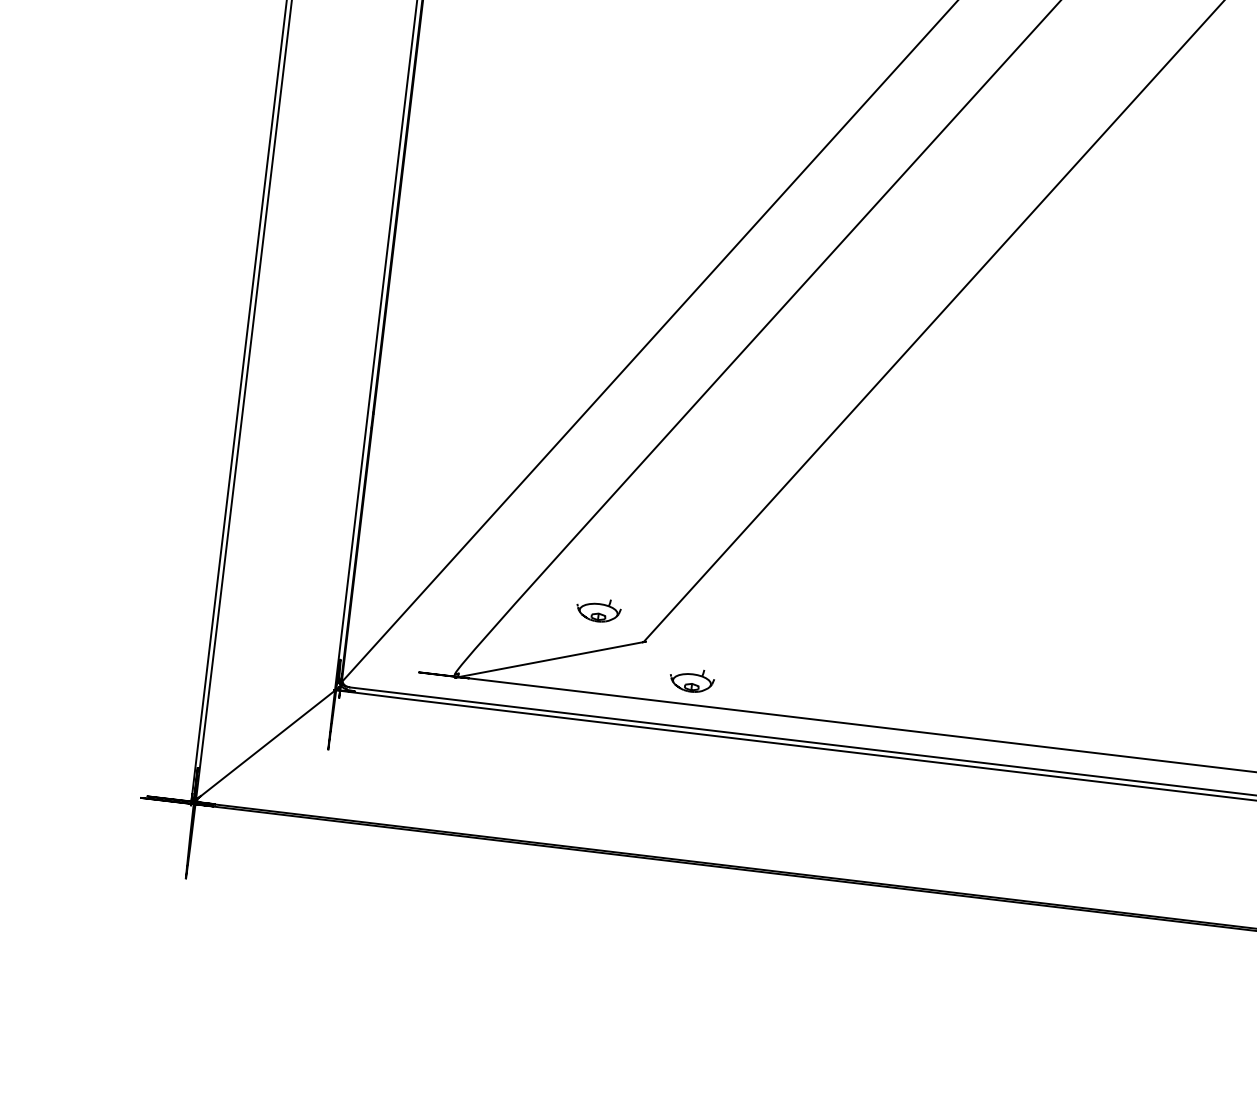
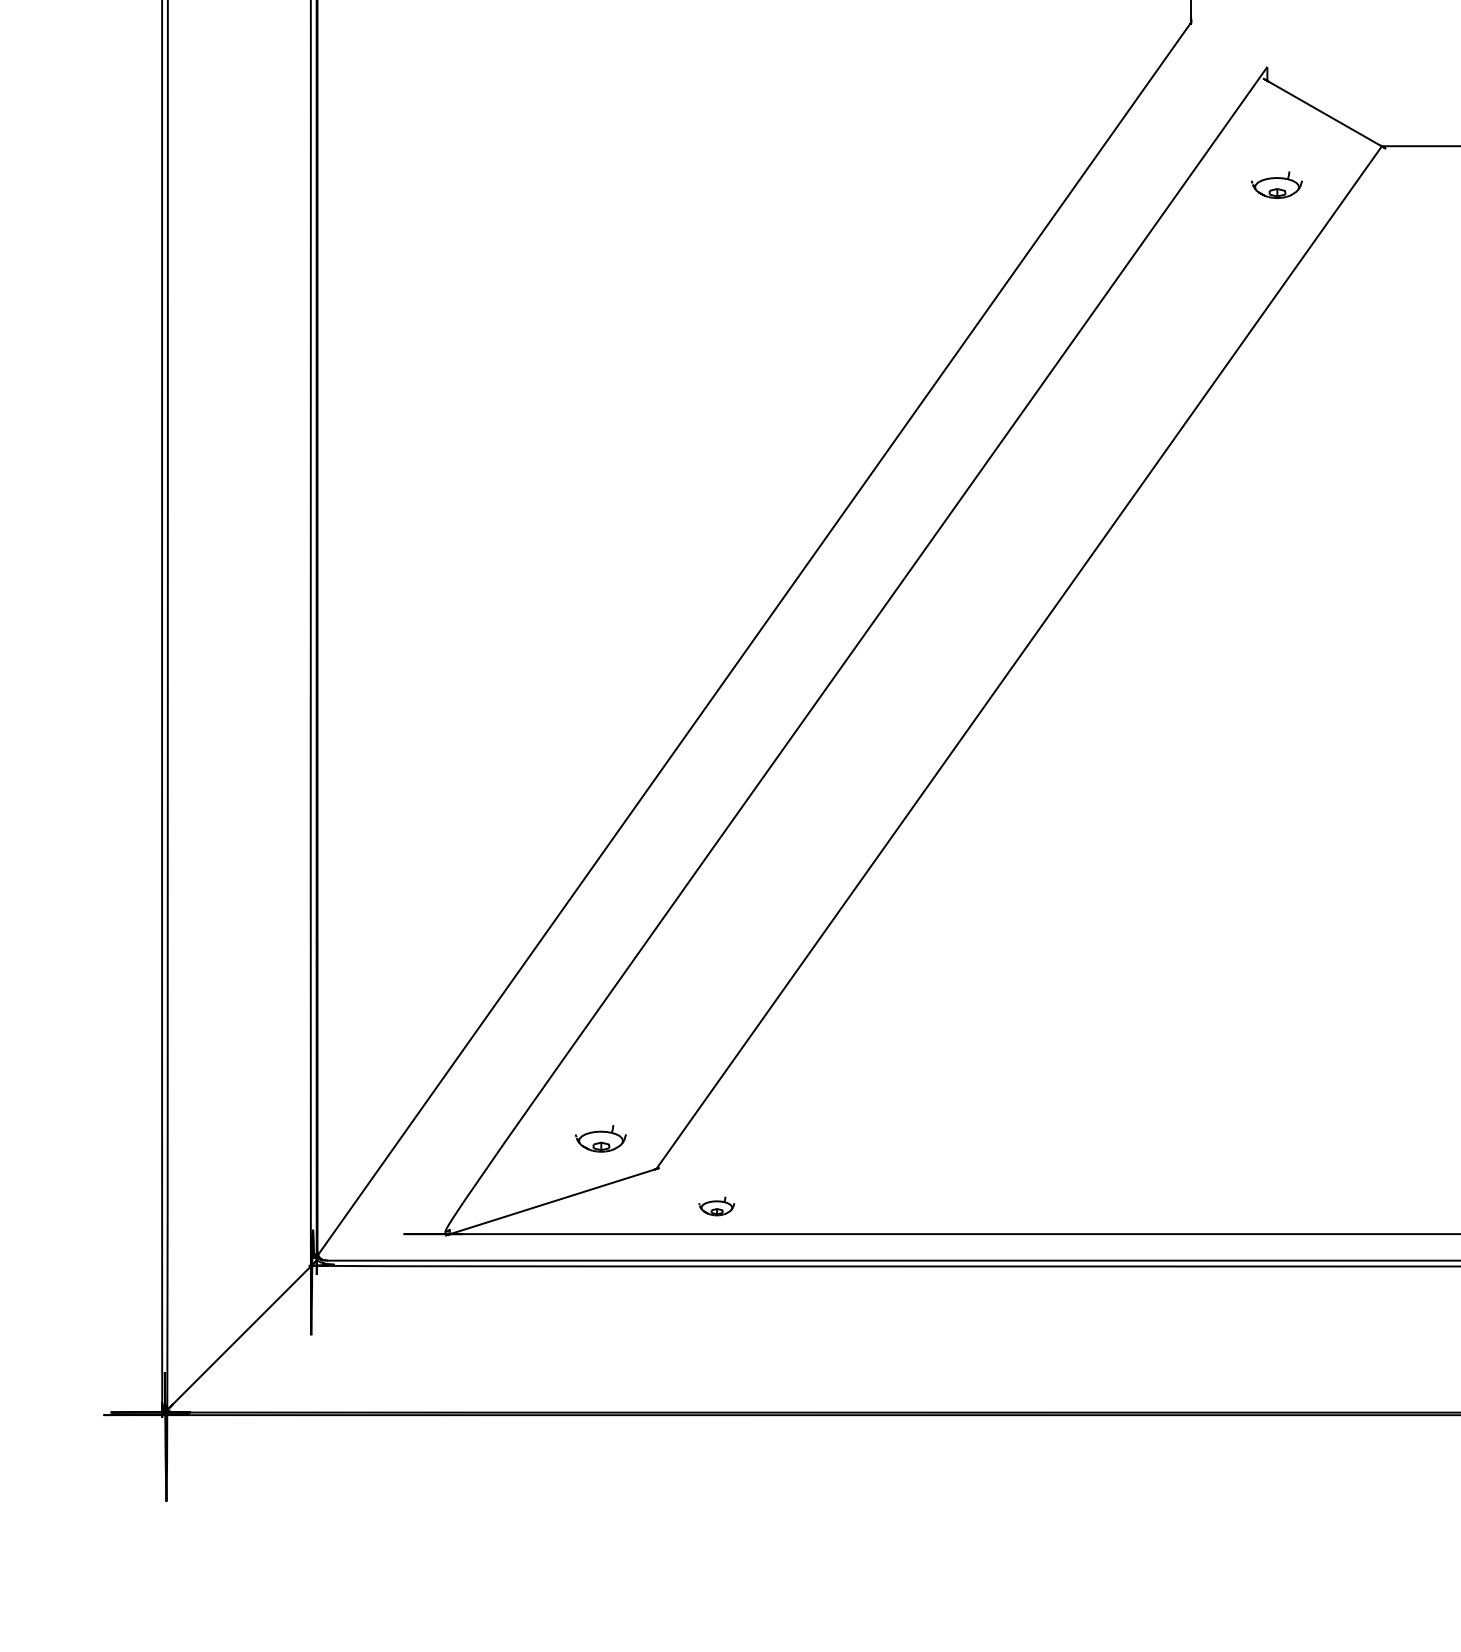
part: (691, 680) -> (716, 1206), size x0.7

